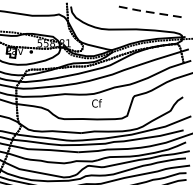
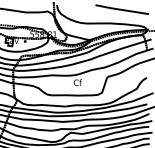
line: (151, 12) -> (121, 9), dashed -> solid

